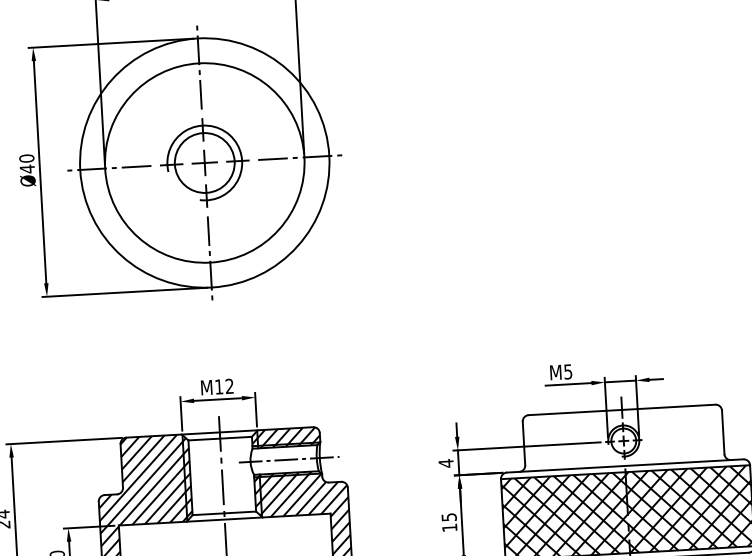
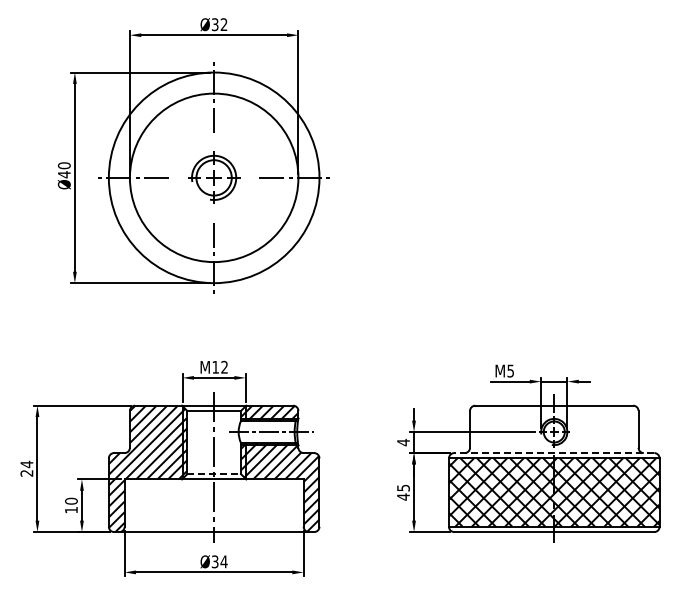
part: (203, 162) -> (213, 177), size x0.7
line: (624, 466) -> (553, 453), solid -> dashed
line: (224, 513) -> (214, 474), solid -> dashed
text: (449, 527) -> (403, 496), 15 -> 45

